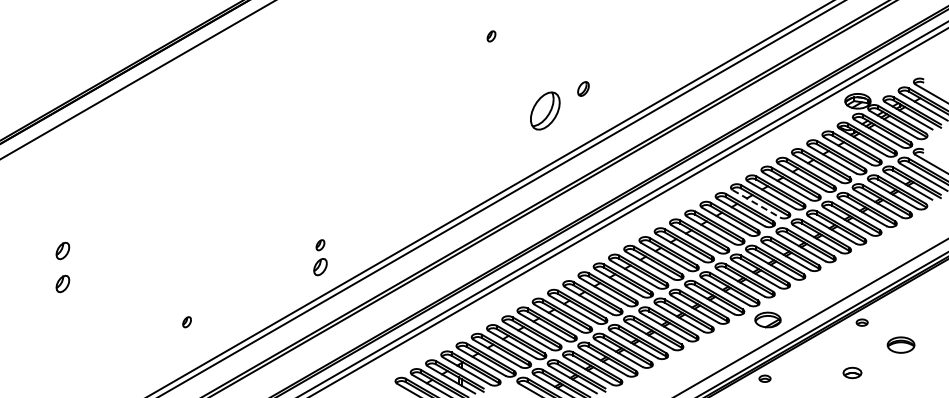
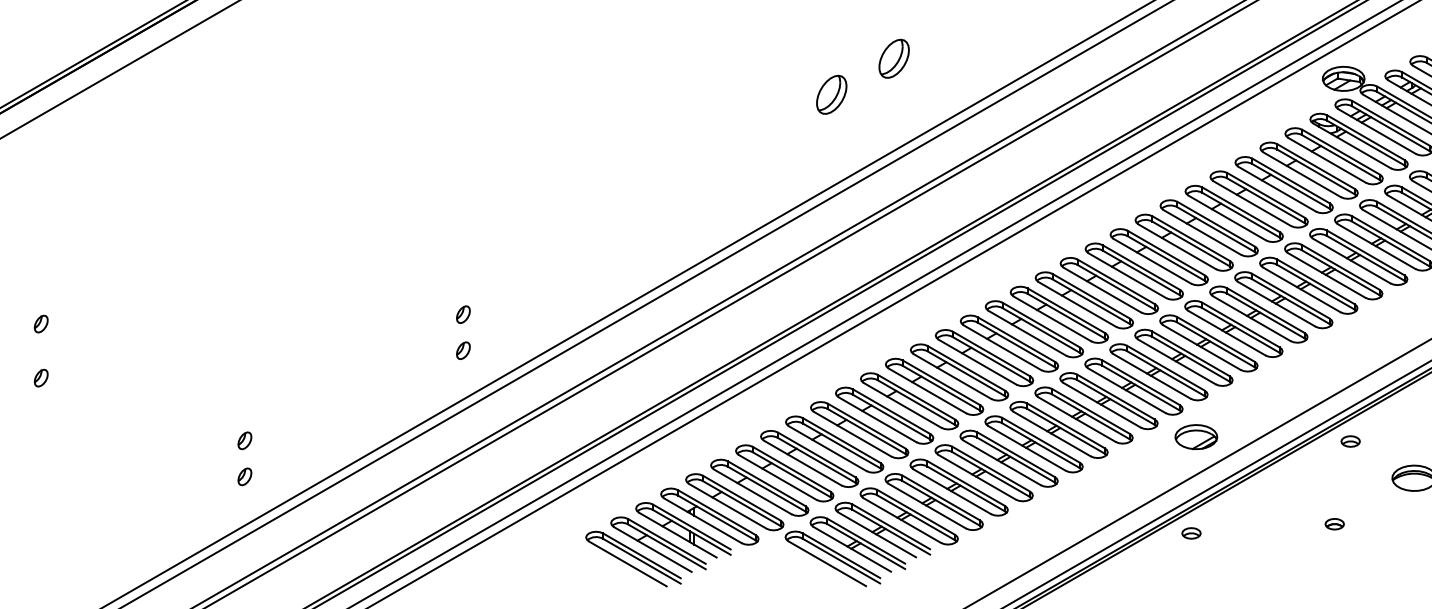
part: (583, 88) -> (894, 57), size x1.67
part: (545, 110) -> (831, 93), size x0.62
line: (756, 204) -> (1177, 247), dashed -> solid
part: (62, 250) -> (40, 323), size x0.62
part: (320, 267) -> (463, 351), size x0.62
part: (62, 283) -> (40, 377), size x0.62
part: (186, 344) -> (243, 477), added
part: (852, 373) -> (1334, 524), size x0.62

